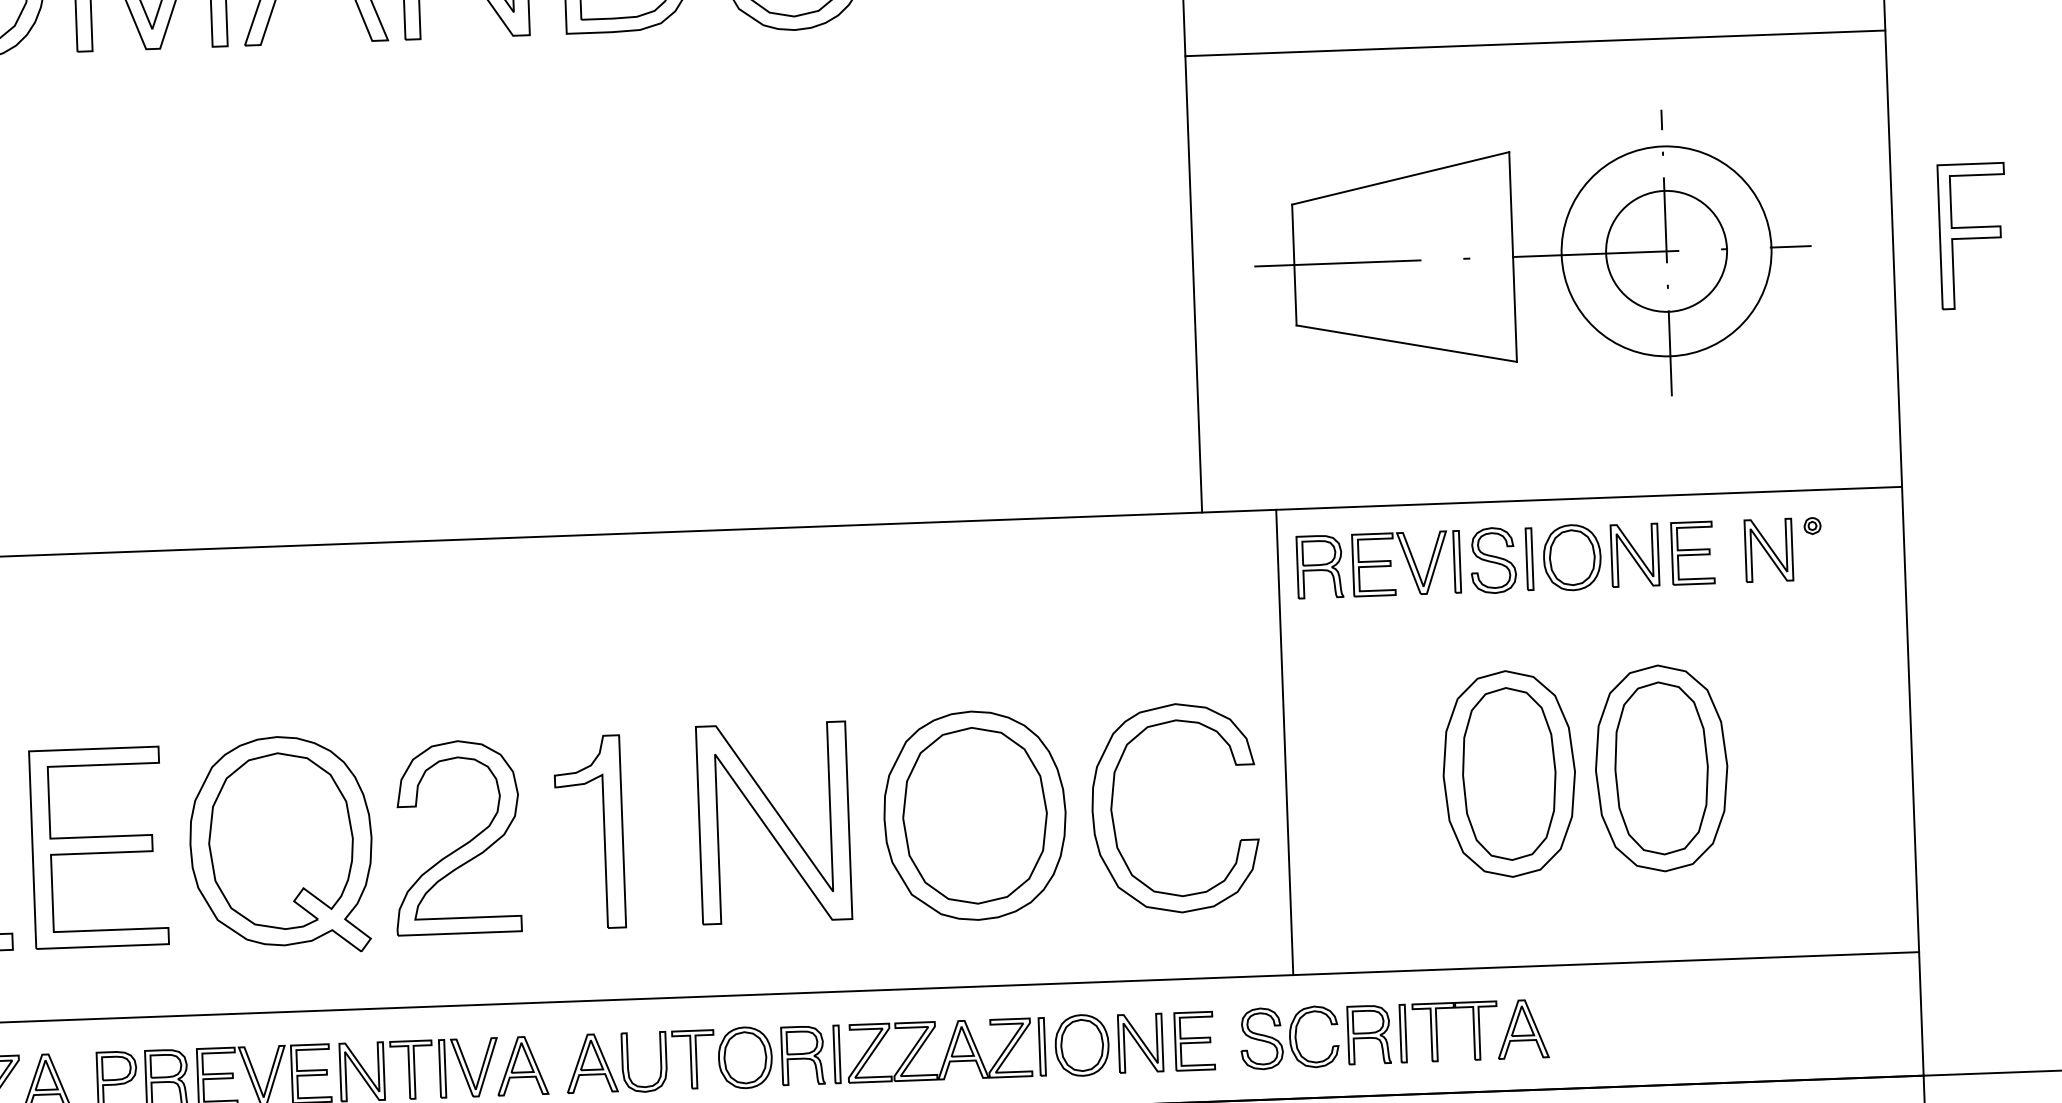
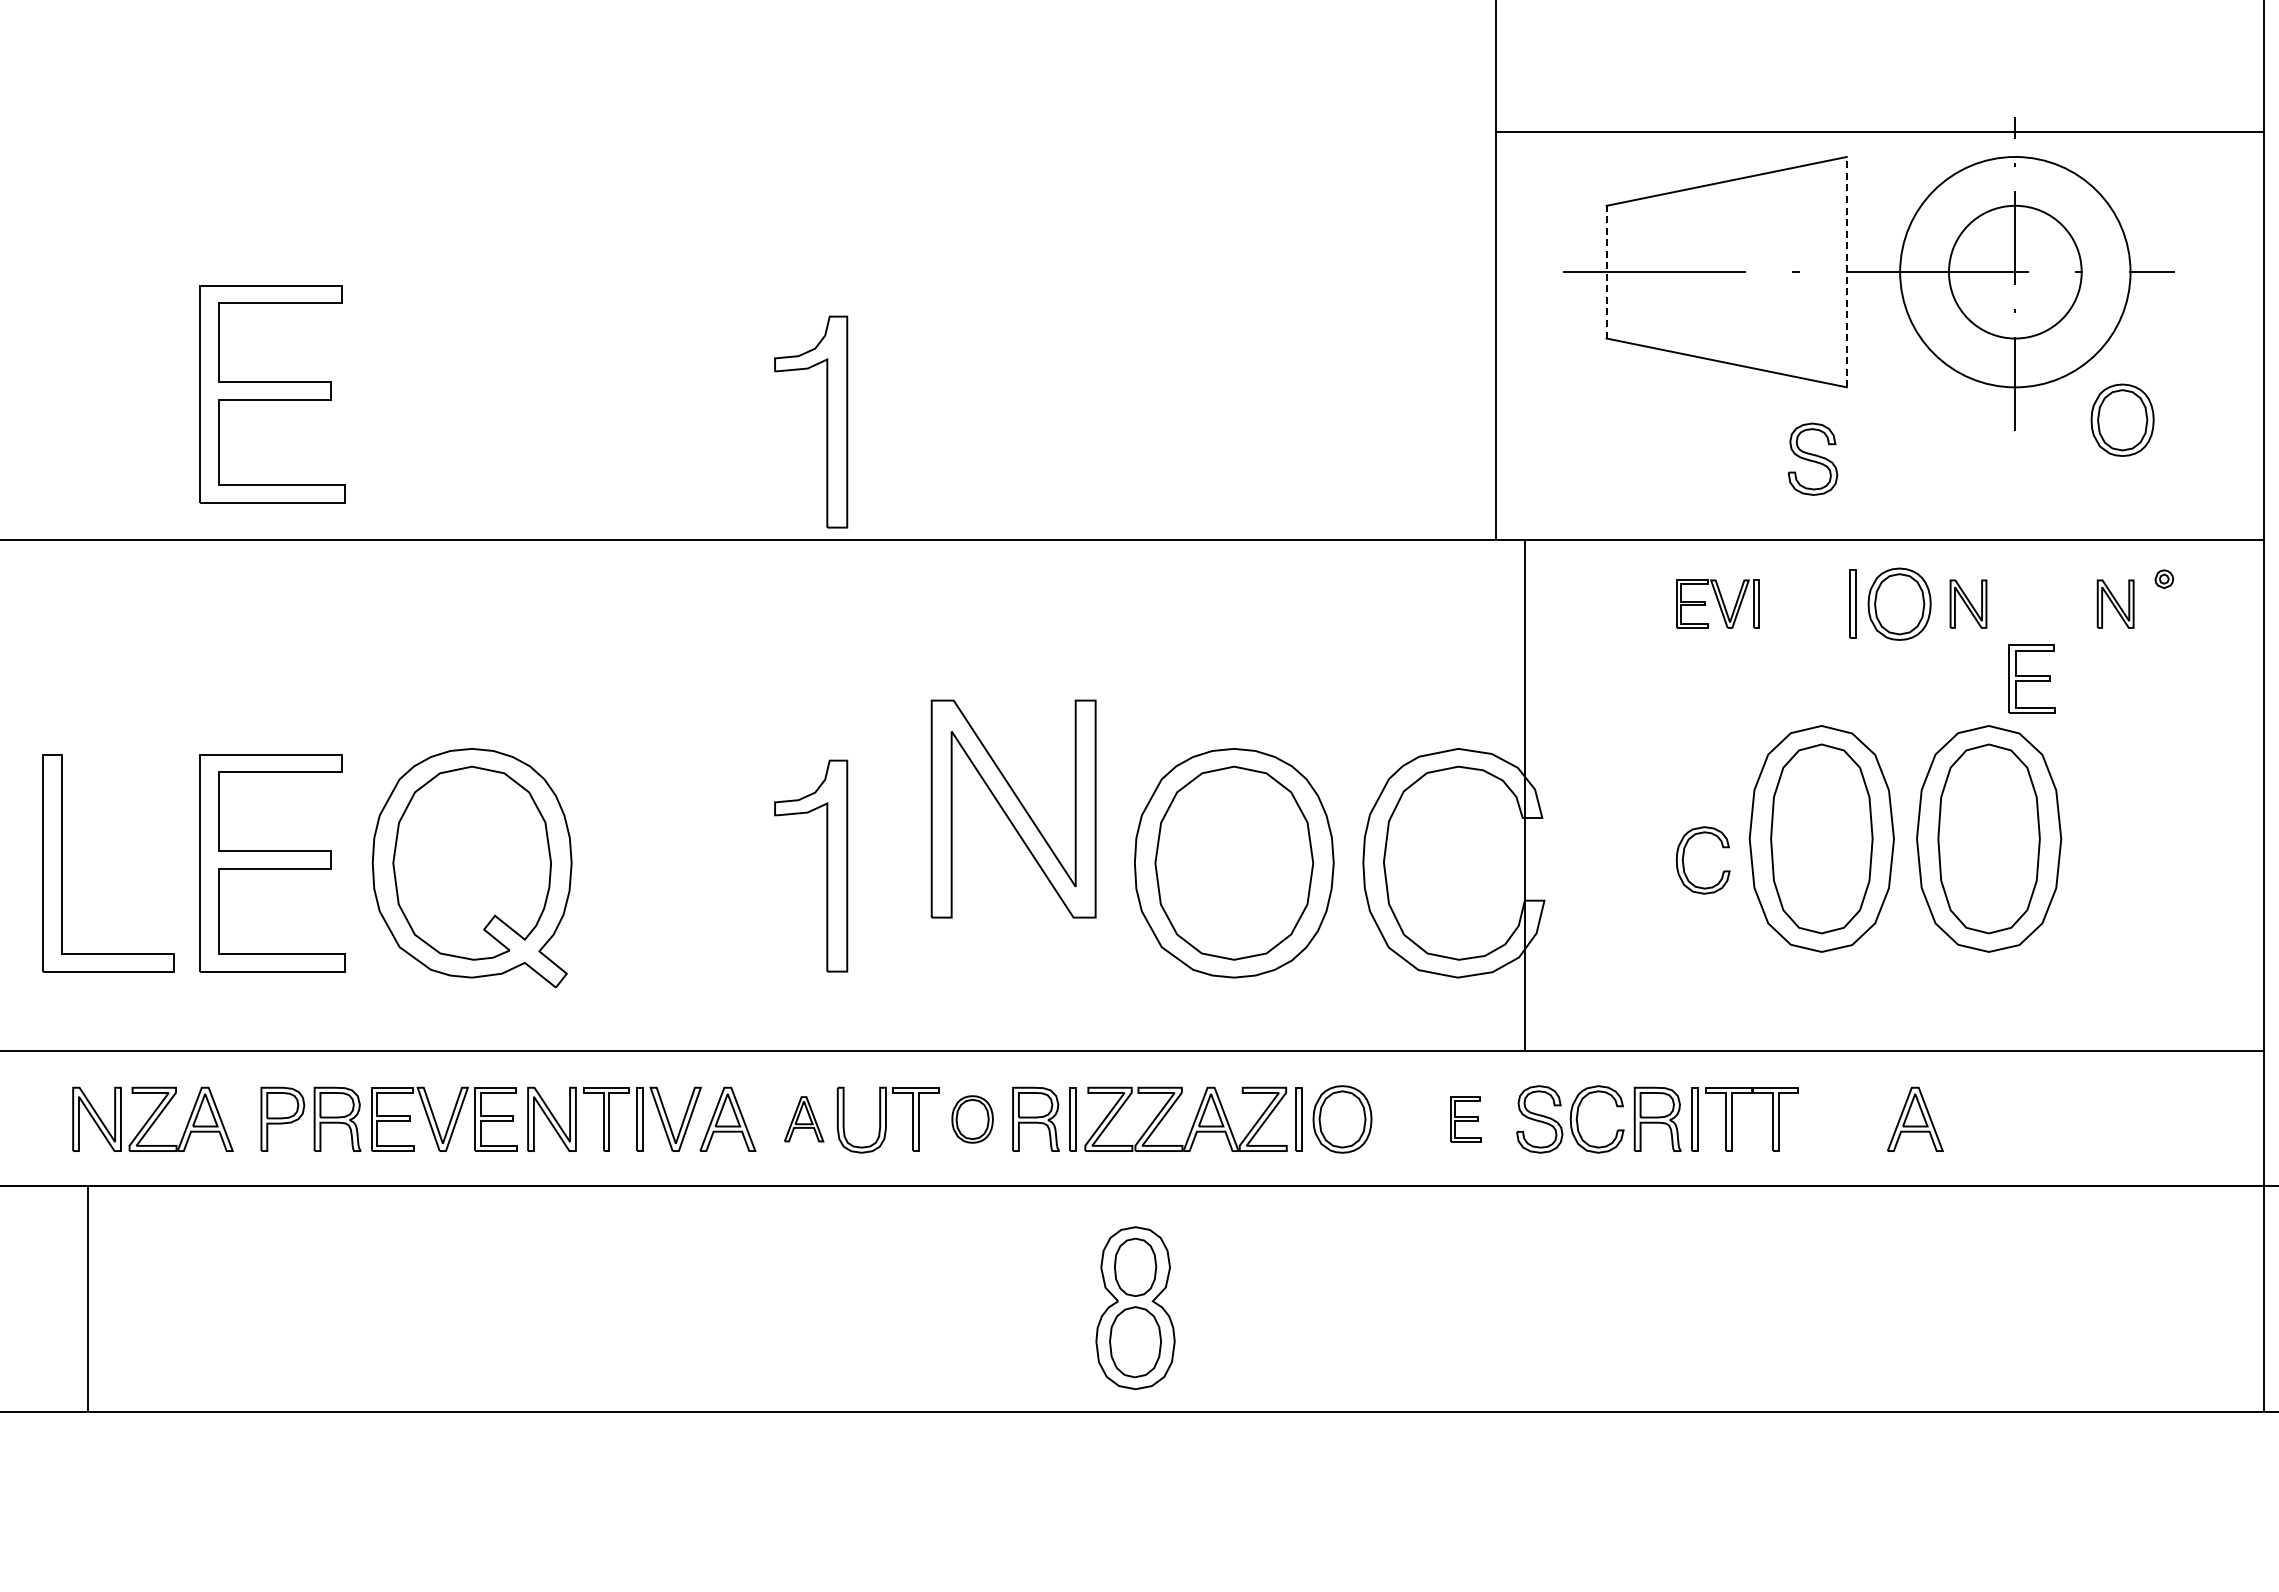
line: (1535, 43) -> (1879, 131), moved
line: (1512, 256) -> (1846, 271), solid -> dashed
line: (1294, 264) -> (1606, 271), solid -> dashed
part: (1769, 381) -> (2122, 419), added
part: (83, 420) -> (272, 394), added
part: (588, 427) -> (826, 421), added
part: (1768, 549) -> (2115, 603), size x0.7
part: (1692, 552) -> (2031, 678), moved
part: (1634, 554) -> (1968, 603), size x0.7
part: (1492, 559) -> (1812, 458), moved
part: (1406, 563) -> (1717, 603), size x0.7
part: (1319, 566) -> (1622, 603), removed
line: (1284, 741) -> (1524, 794), moved
part: (1385, 800) -> (1684, 863), added
part: (773, 822) -> (1013, 808), moved
part: (462, 844) -> (671, 874), removed
part: (1522, 1028) -> (1915, 1118), moved
part: (1194, 1041) -> (1465, 1119), size x0.7
part: (1140, 1042) -> (1406, 1118), removed
part: (745, 1057) -> (972, 1119), size x0.7
part: (591, 1062) -> (803, 1118), size x0.7

